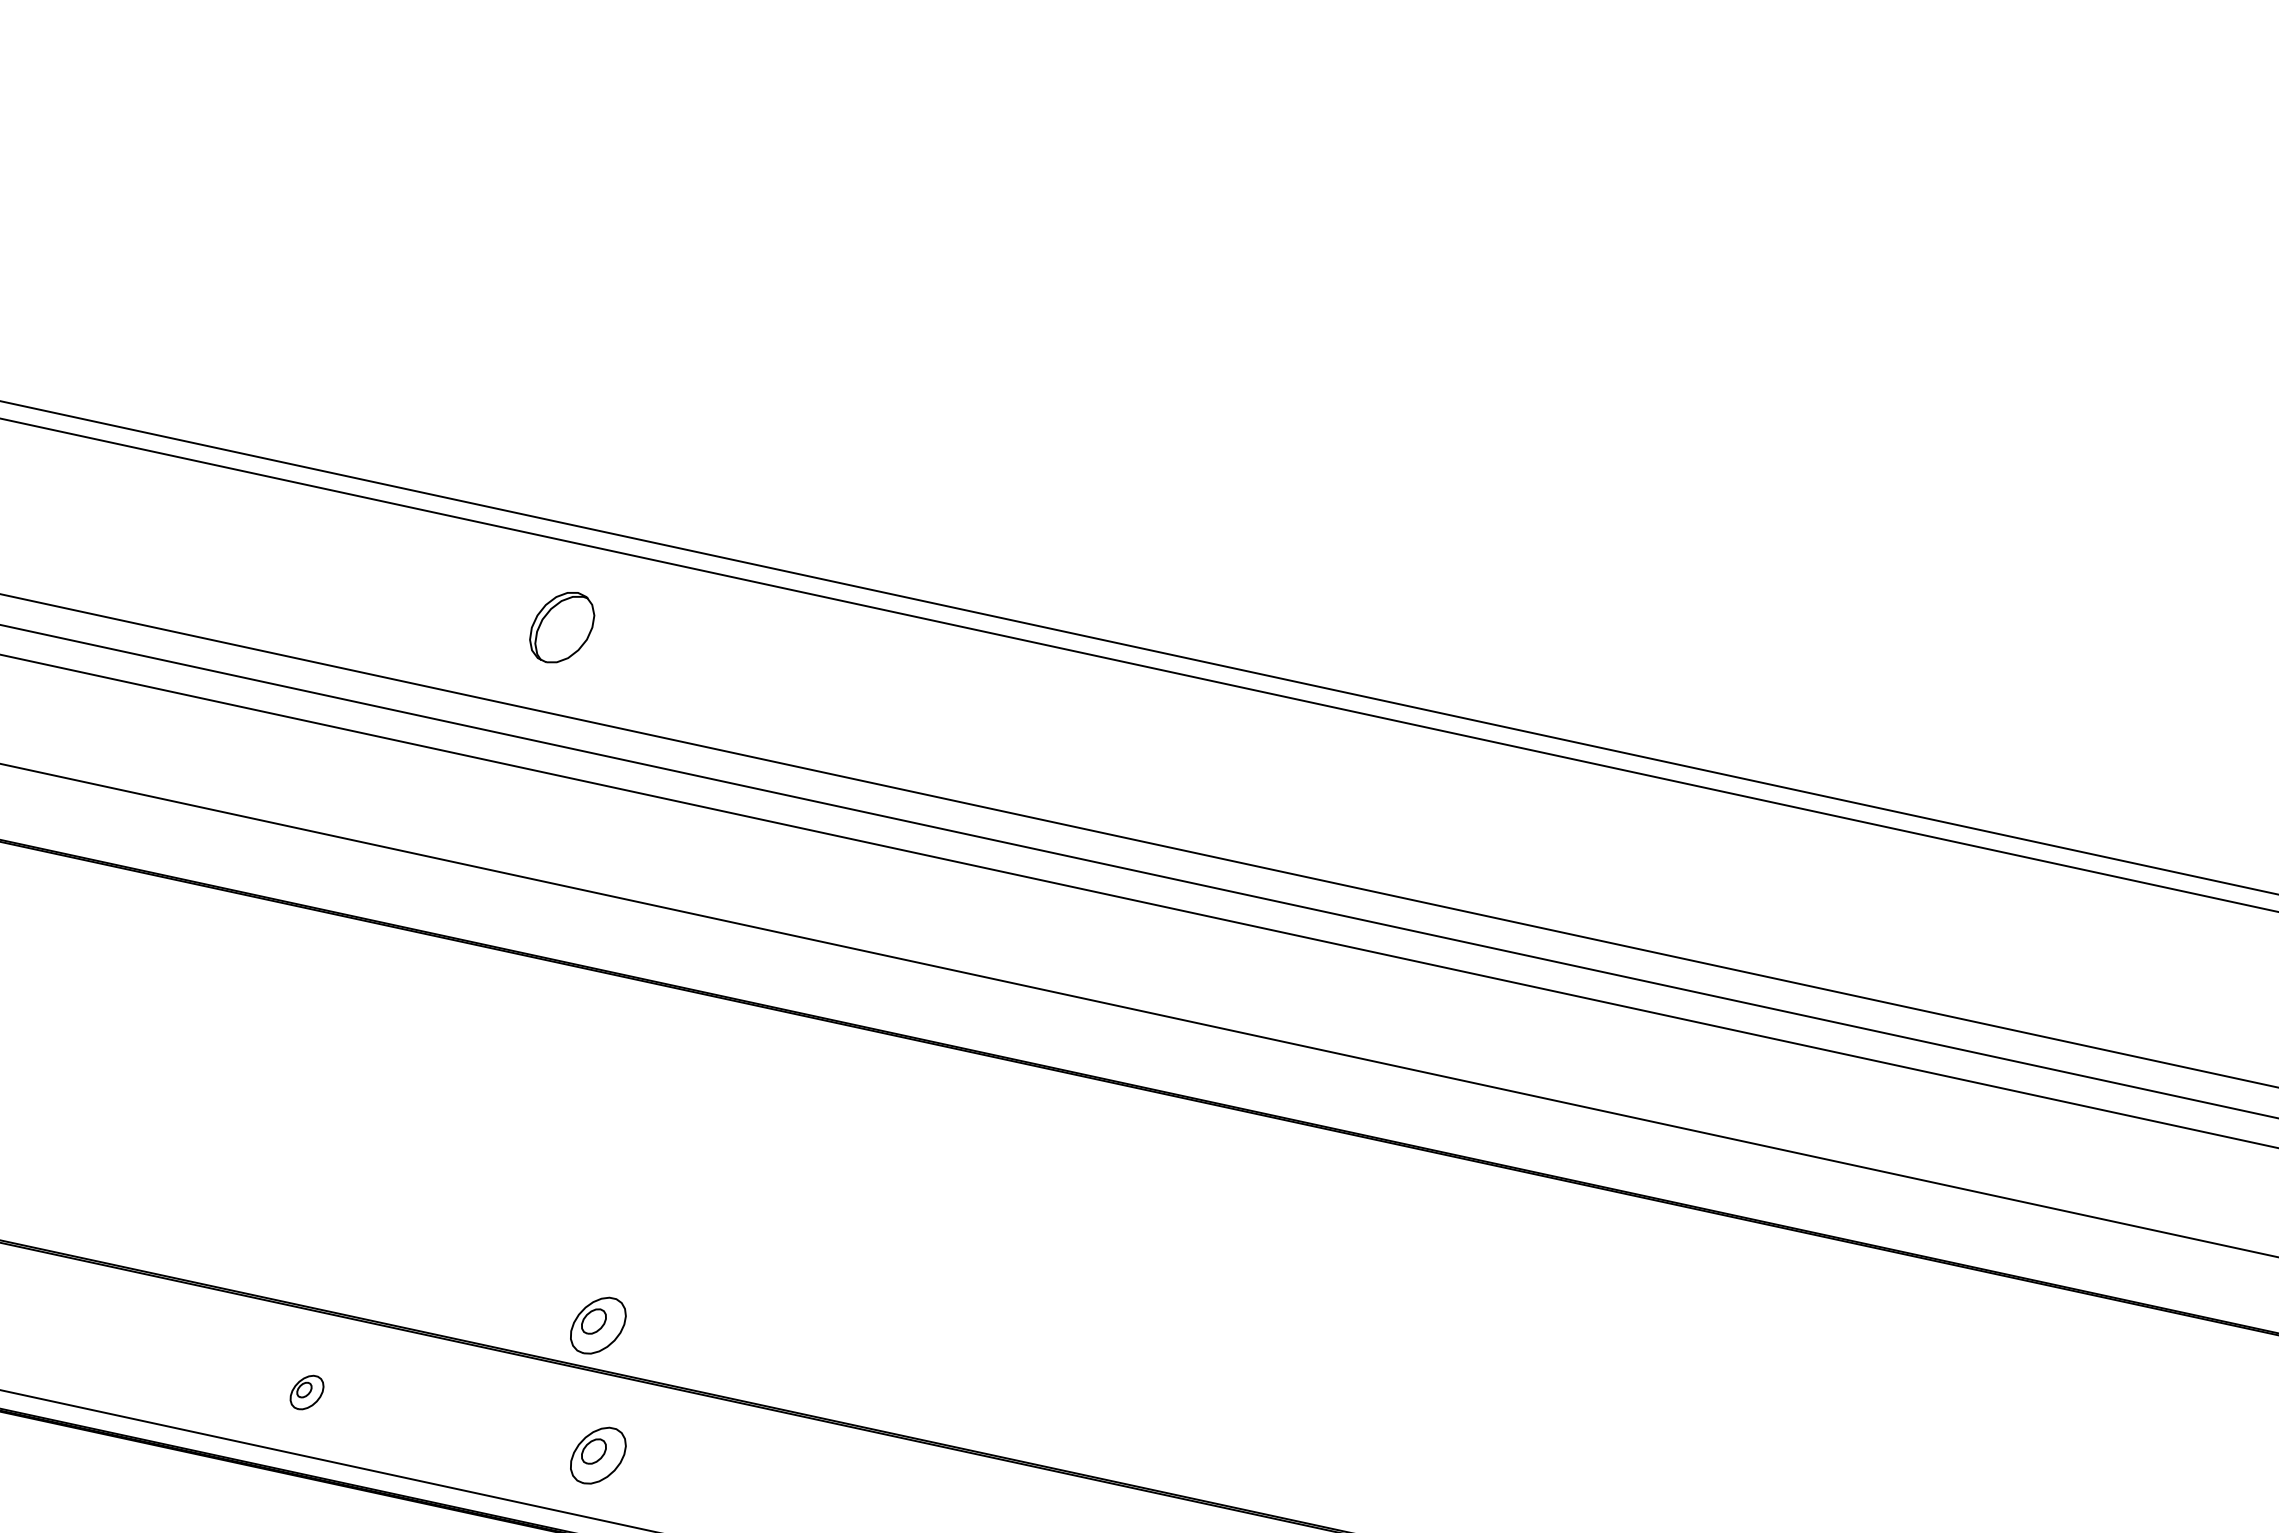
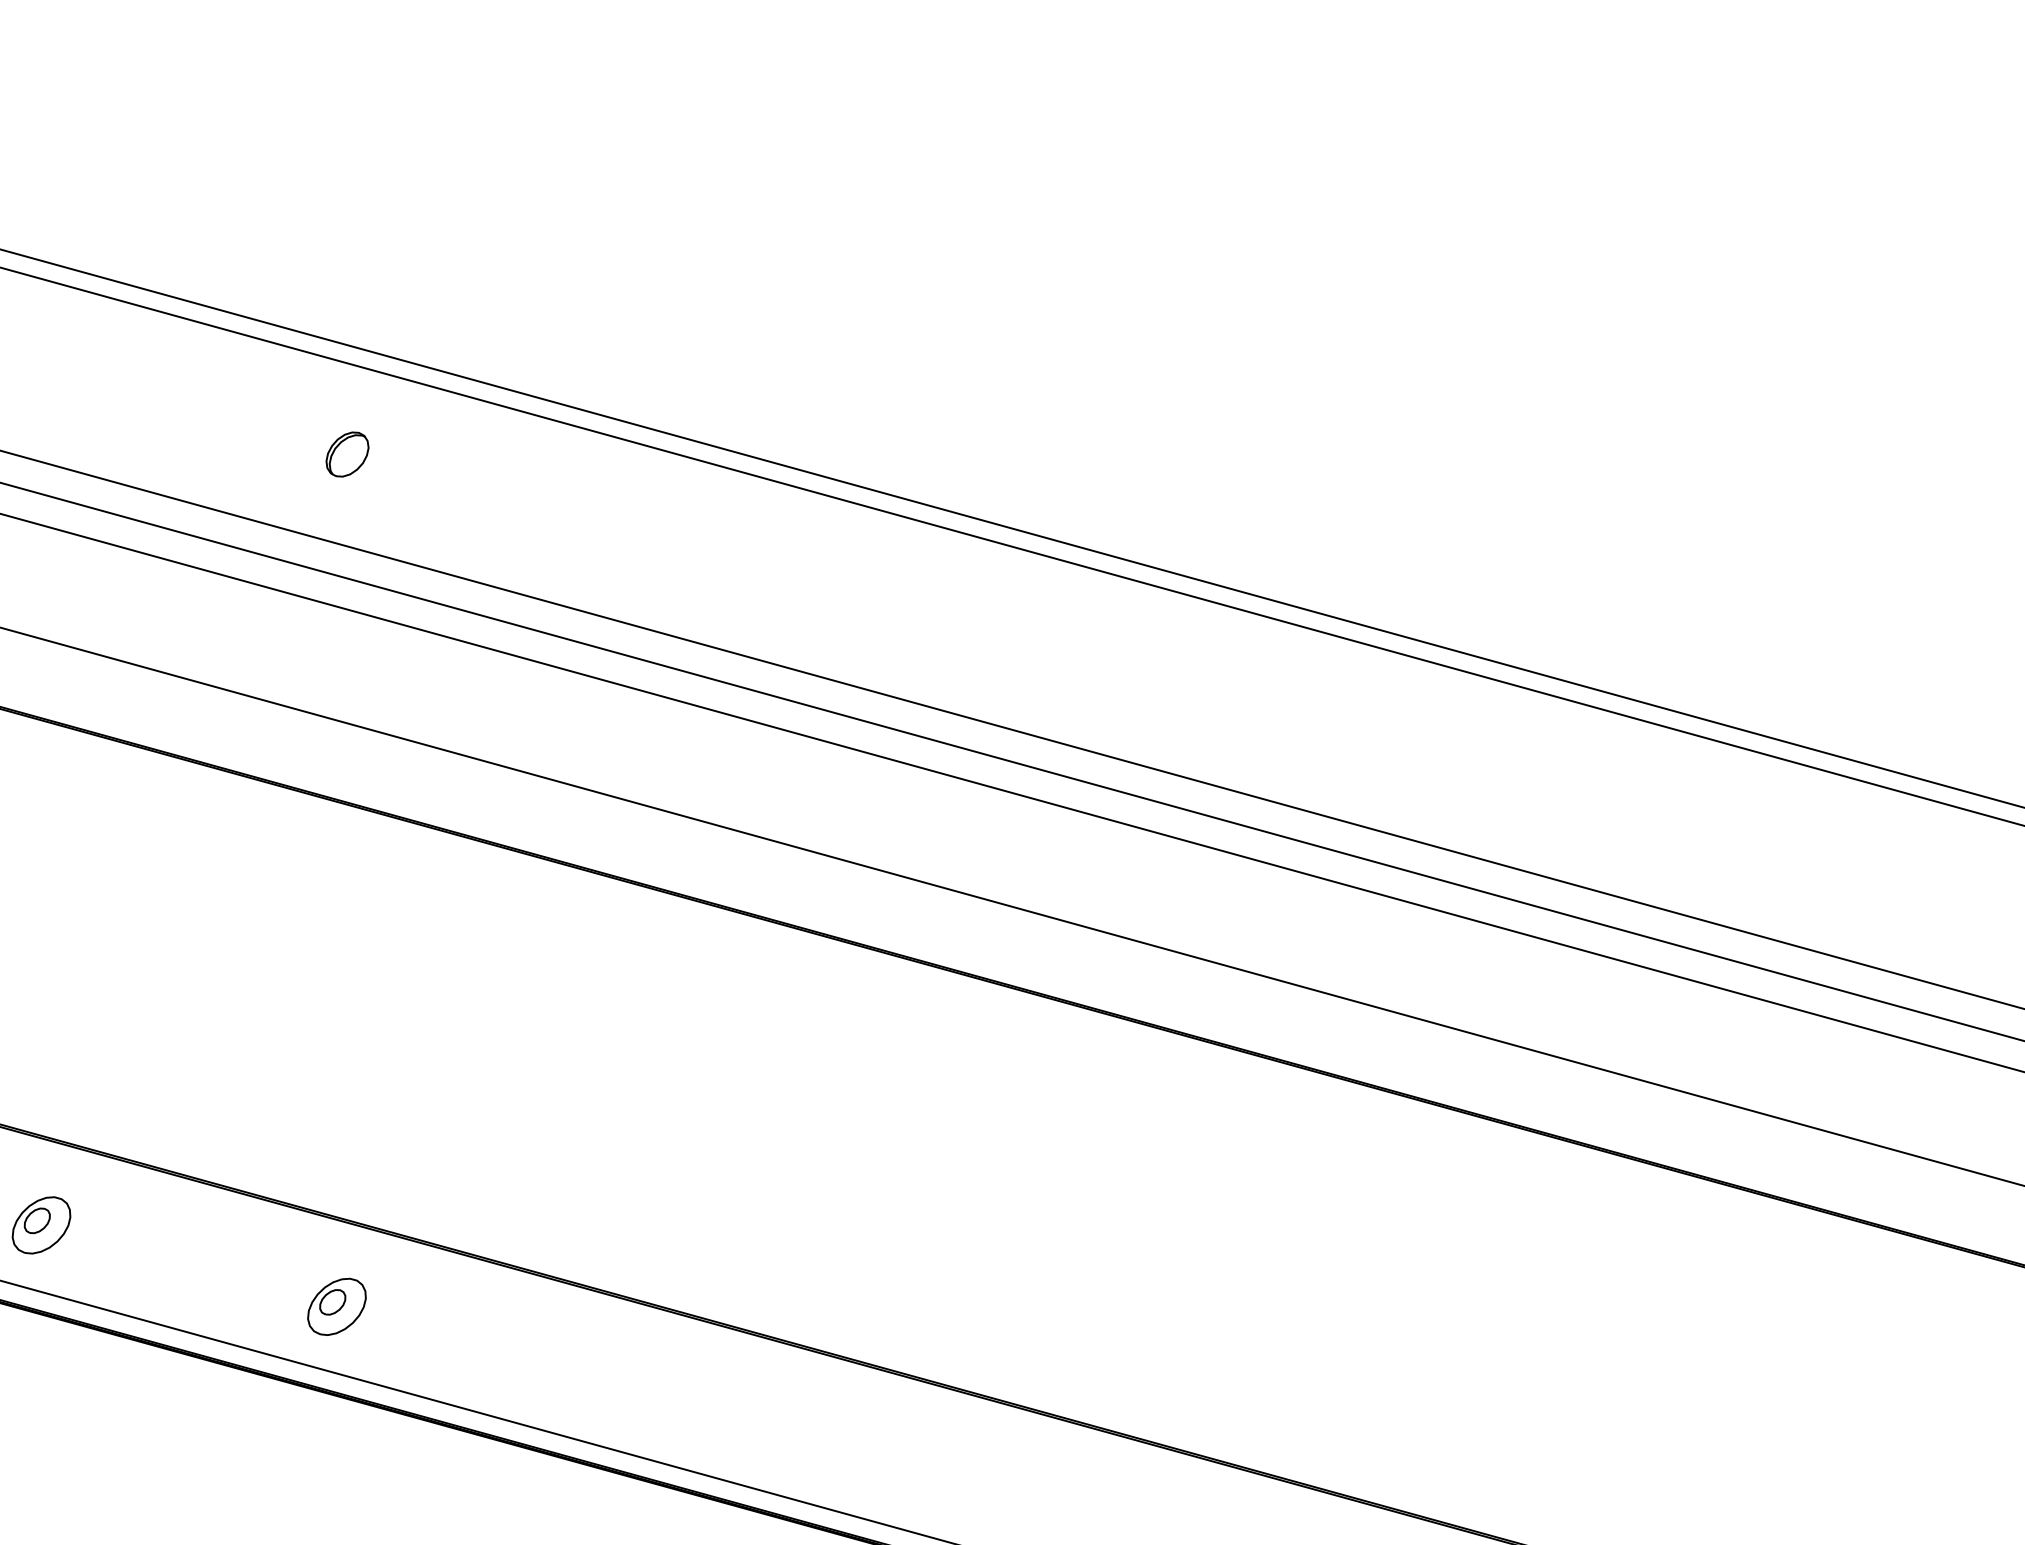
part: (562, 627) -> (347, 454), size x0.62
part: (598, 1325) -> (344, 1173), removed
part: (306, 1392) -> (40, 1225), size x1.67

